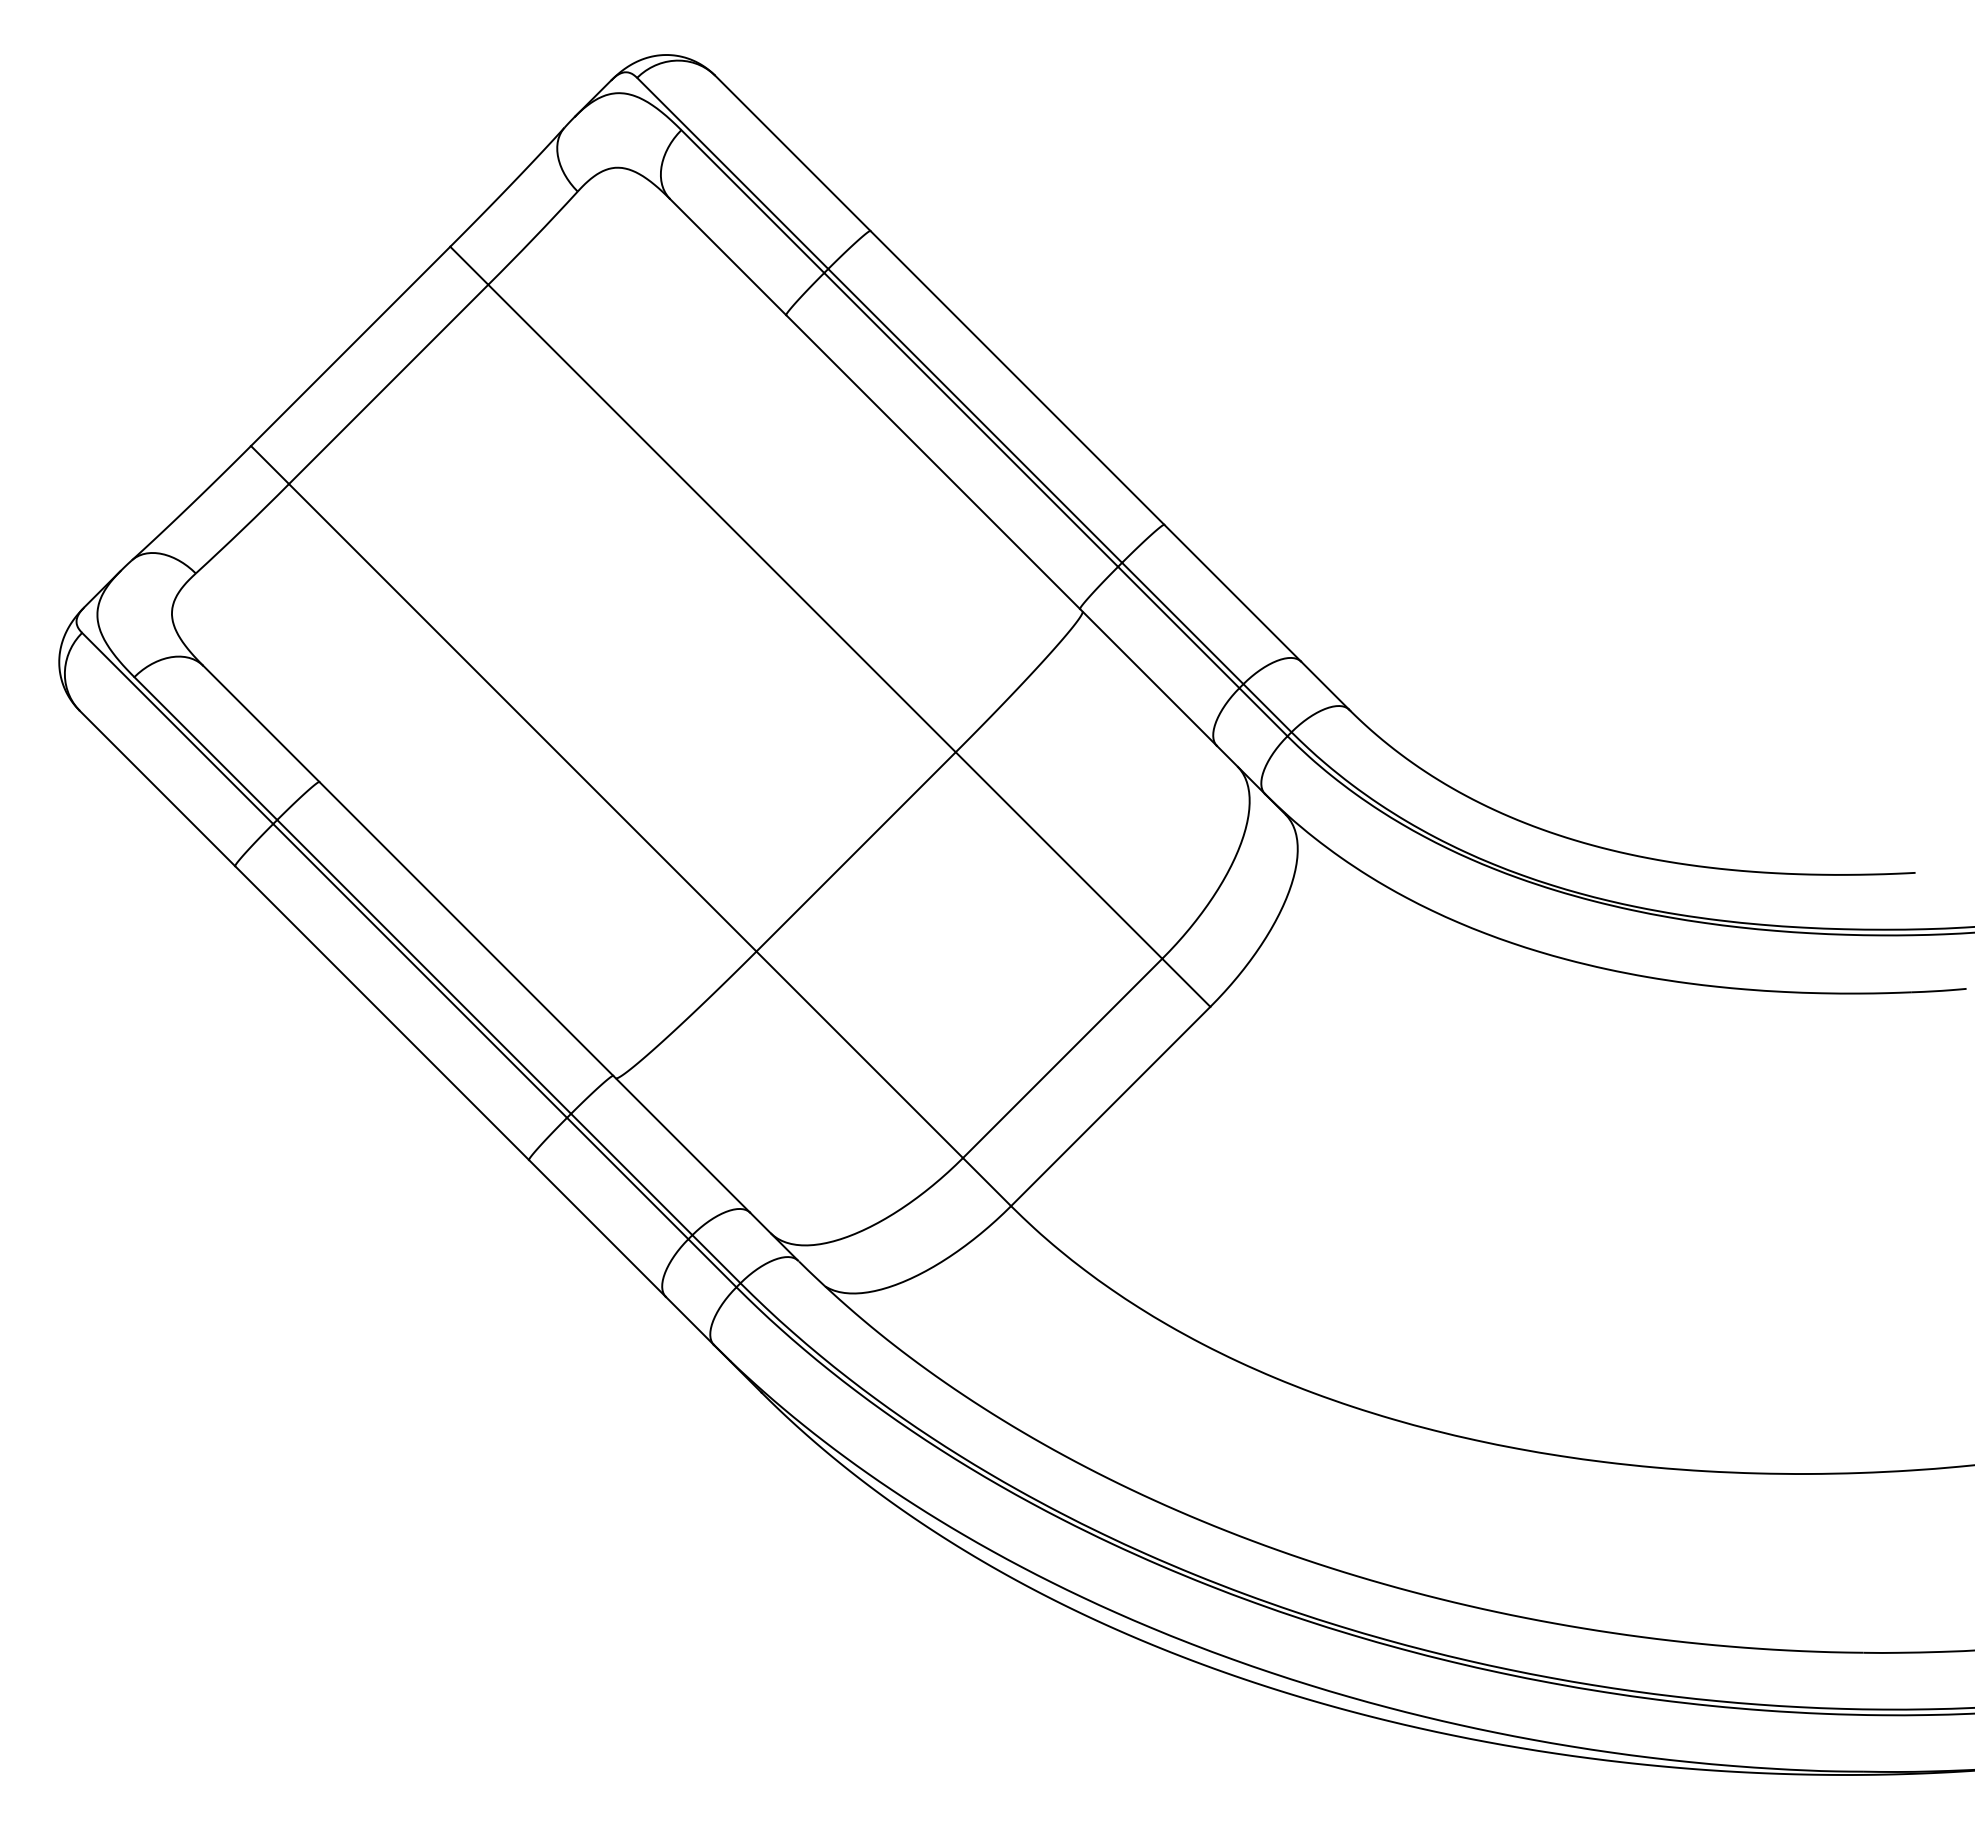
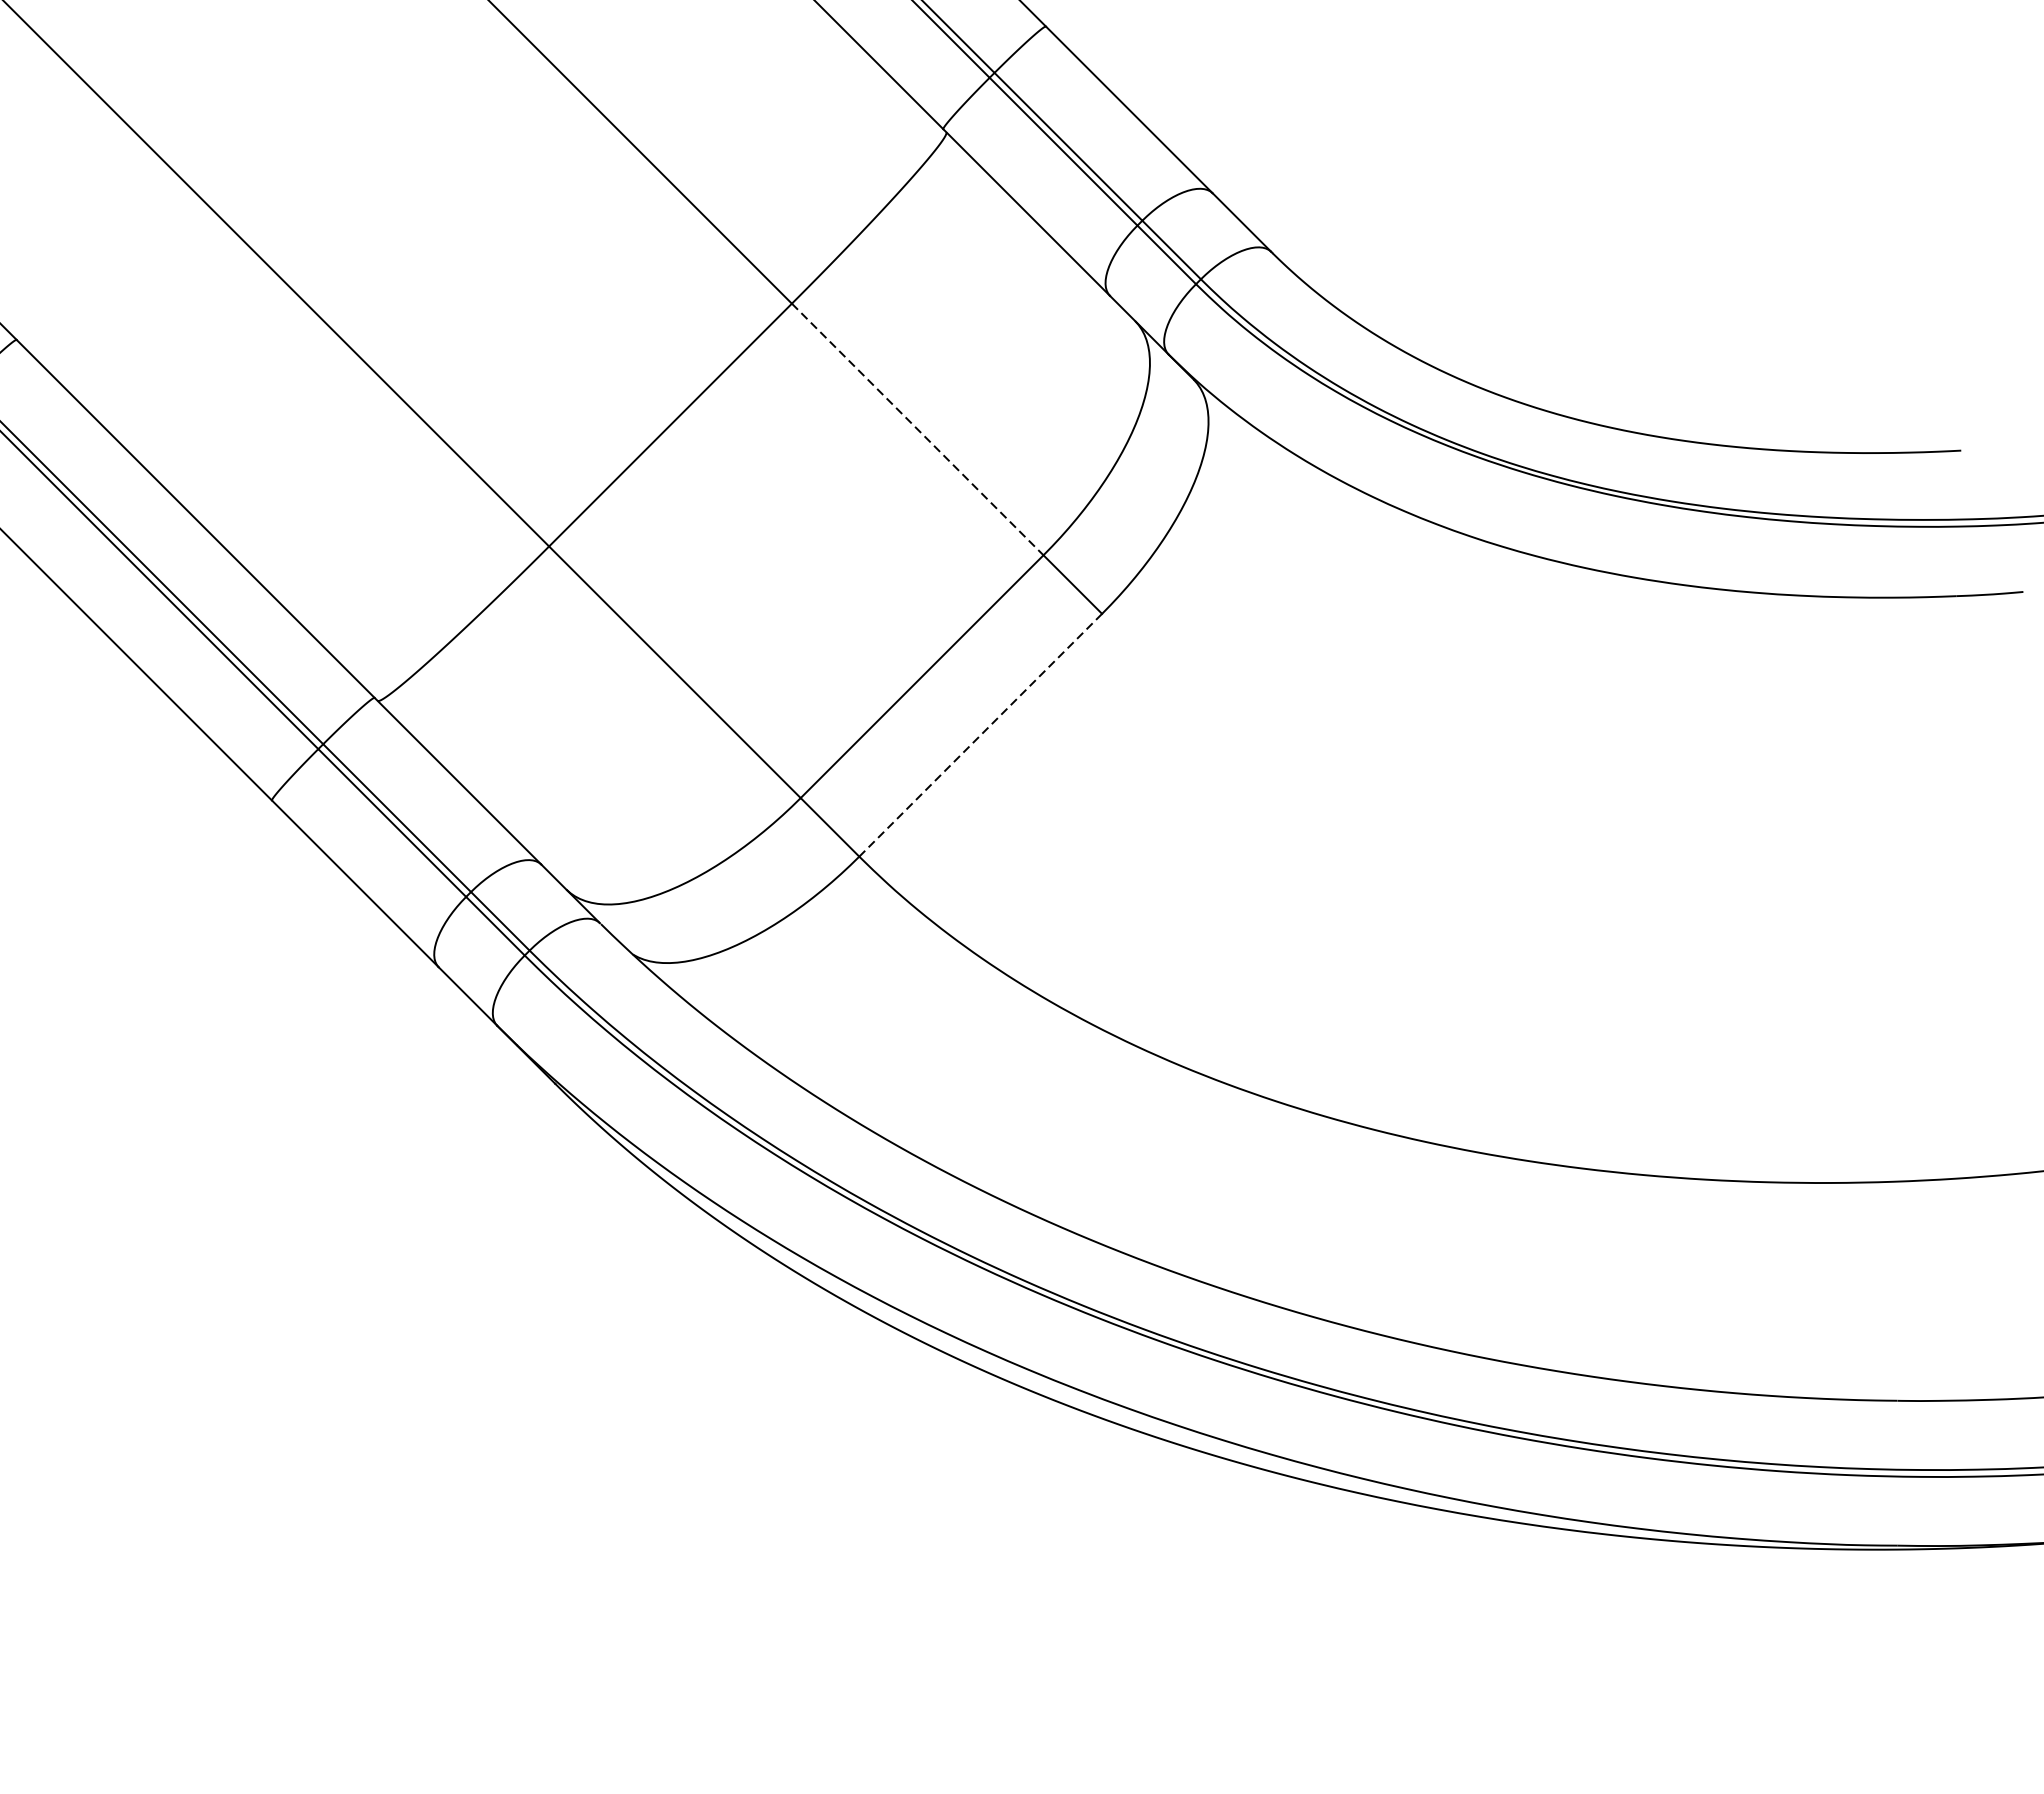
line: (1059, 855) -> (918, 429), solid -> dashed
line: (1110, 1106) -> (980, 735), solid -> dashed

